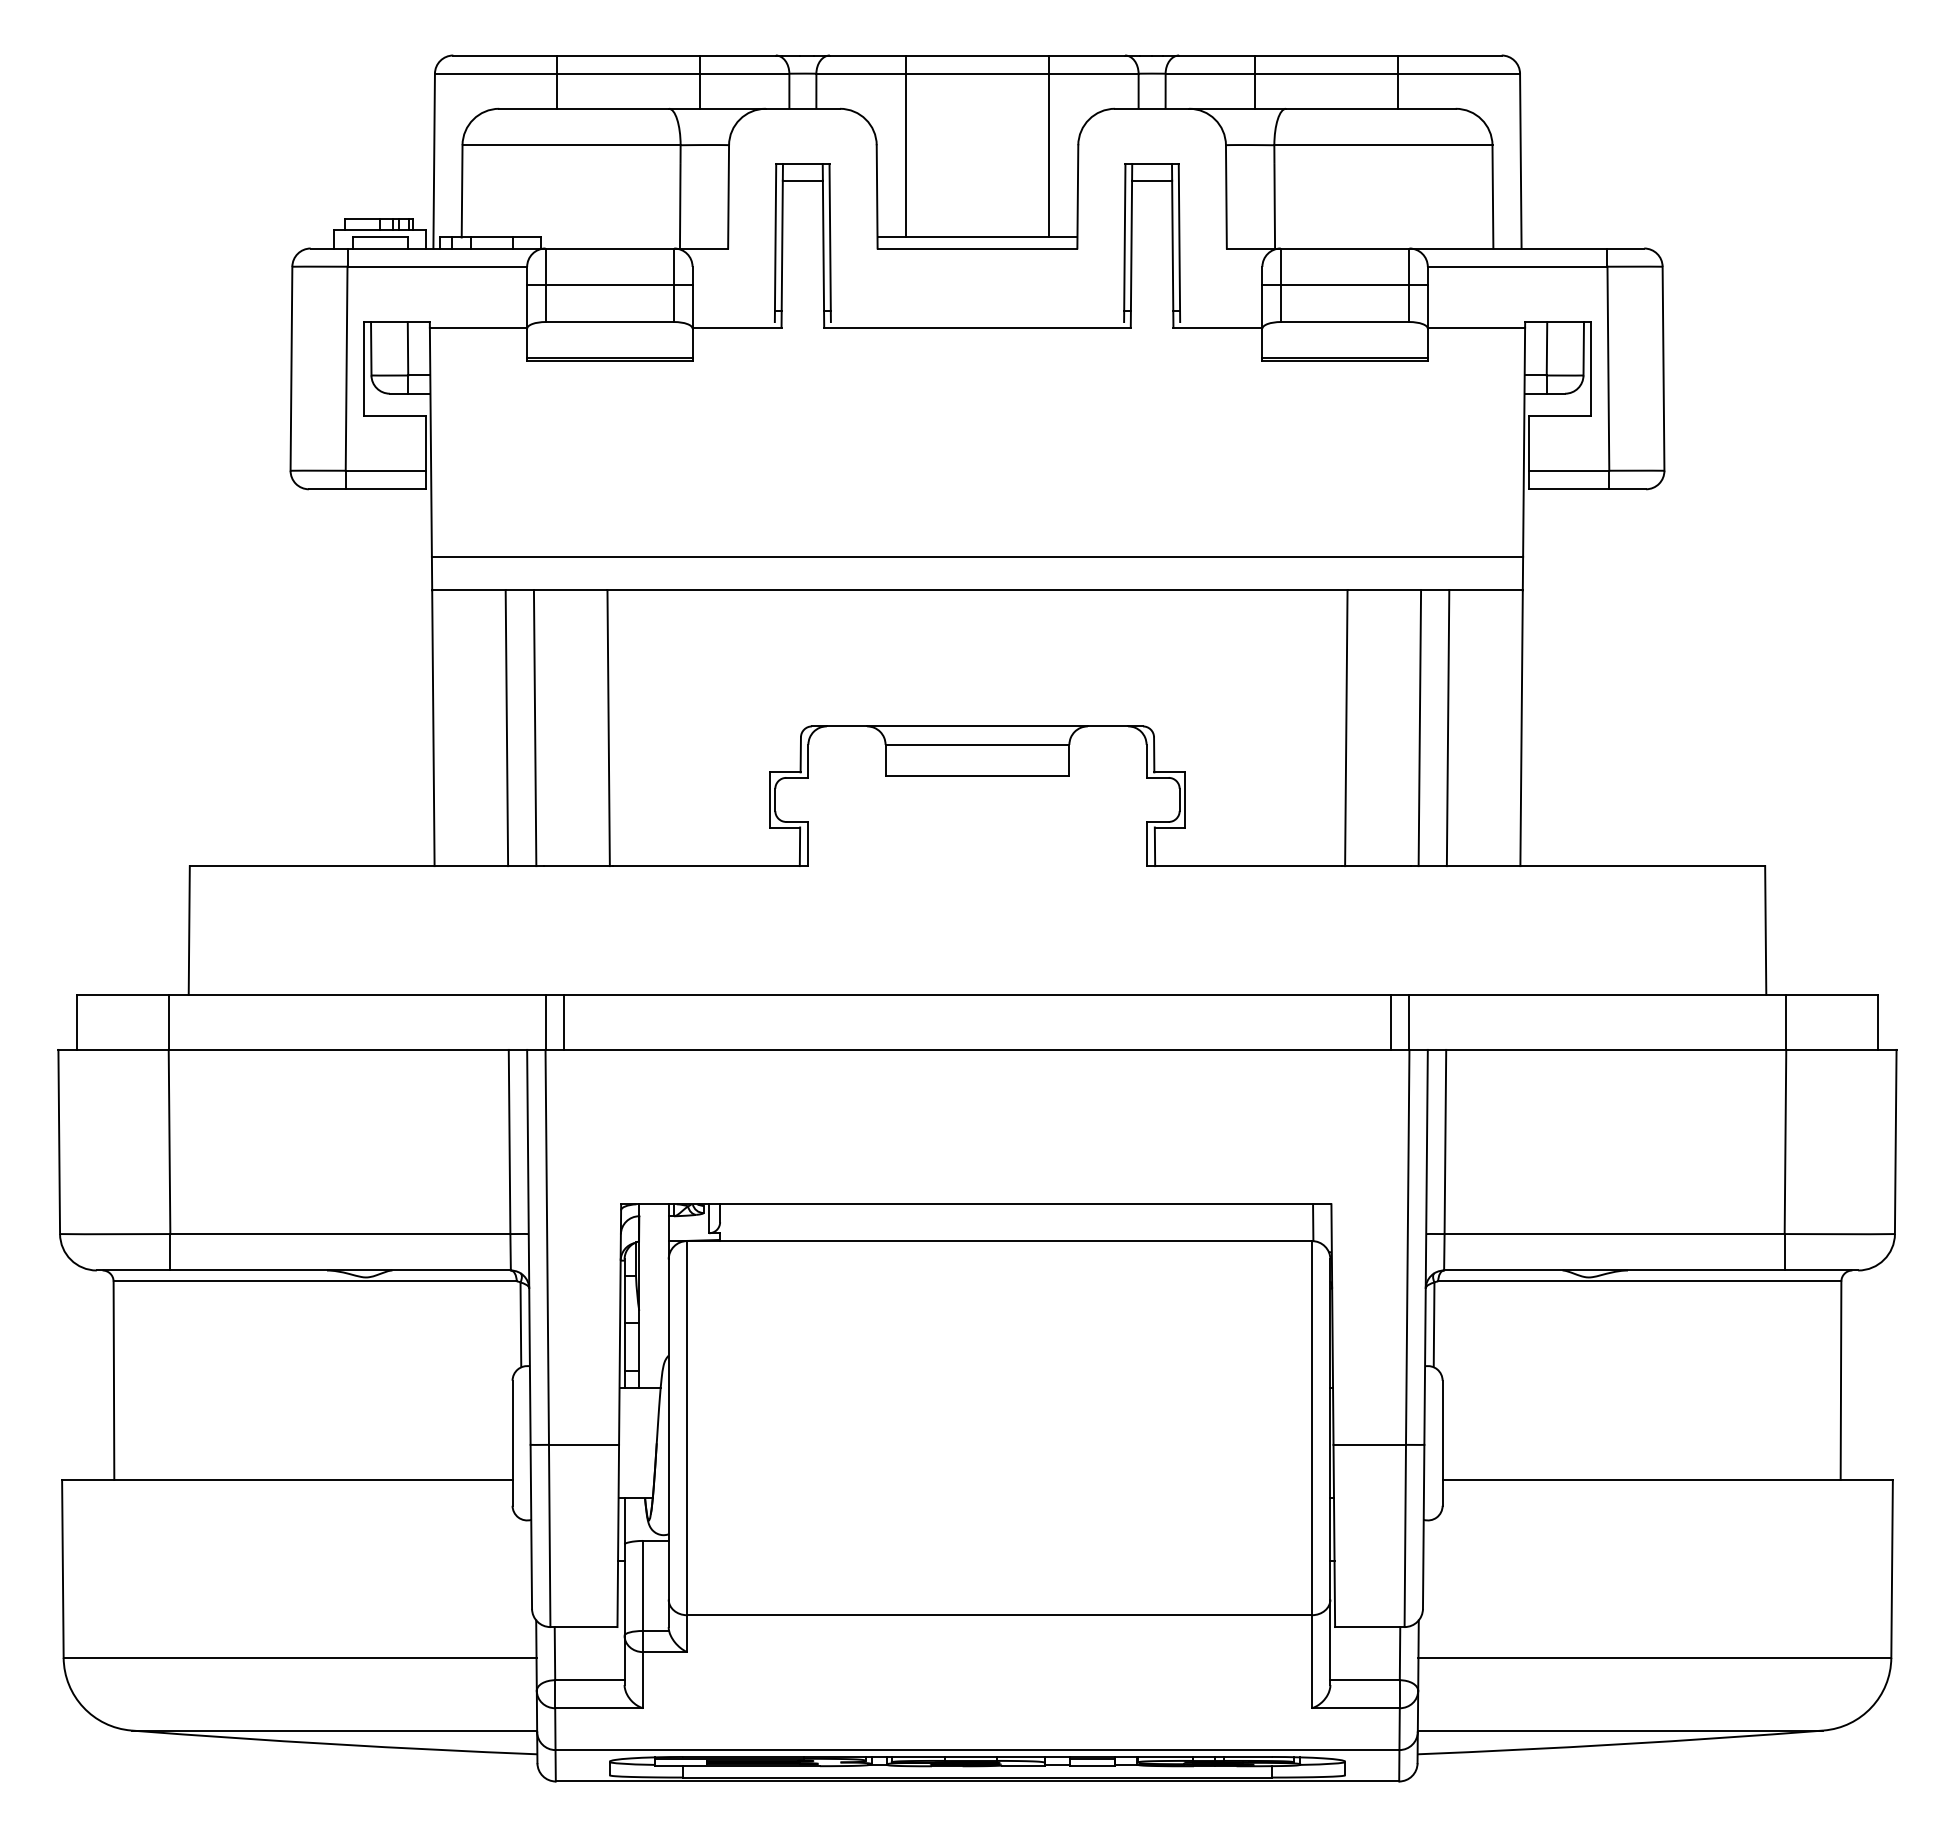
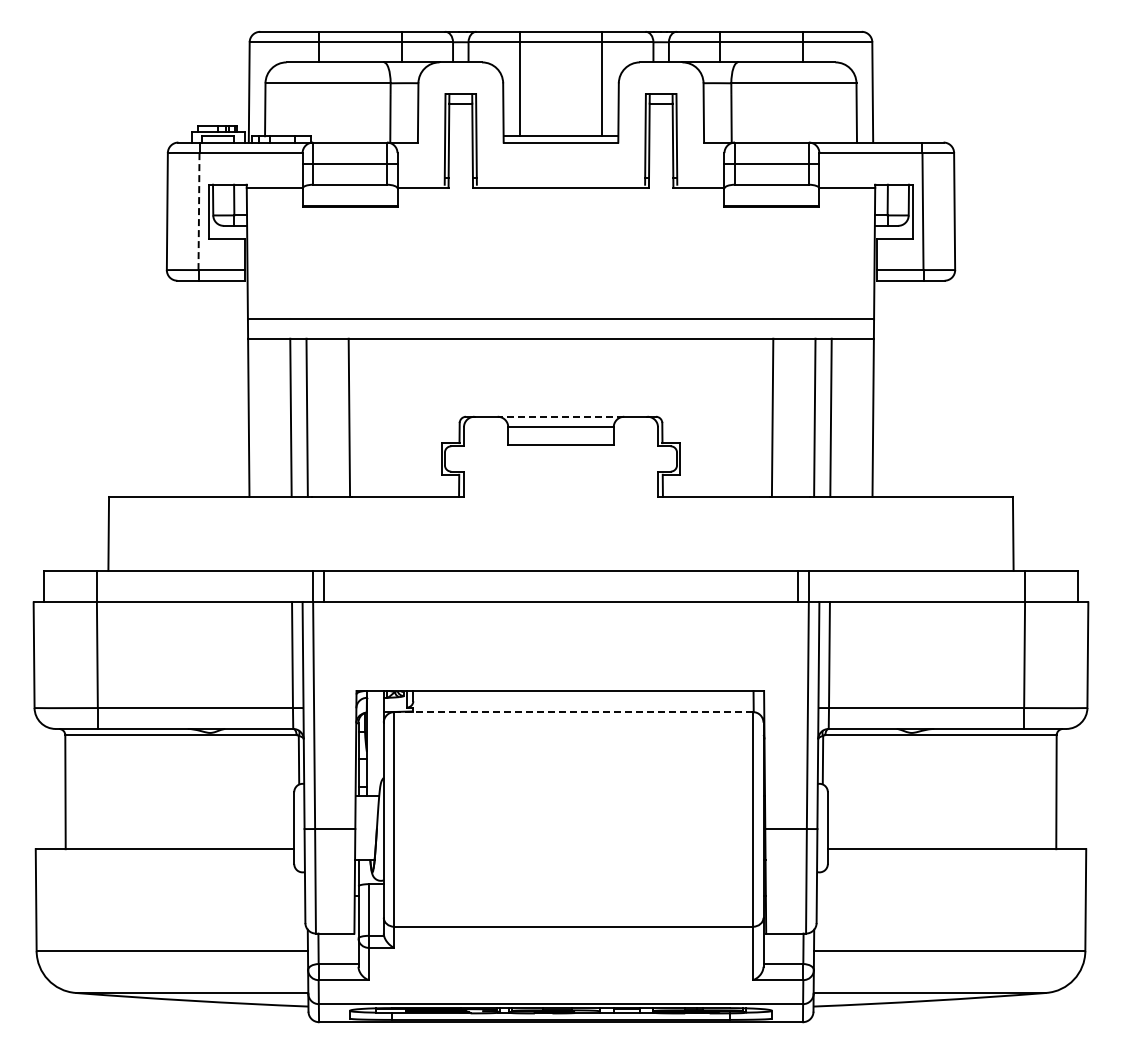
line: (347, 368) -> (199, 211), solid -> dashed
line: (976, 725) -> (560, 416), solid -> dashed
line: (999, 1241) -> (573, 712), solid -> dashed

